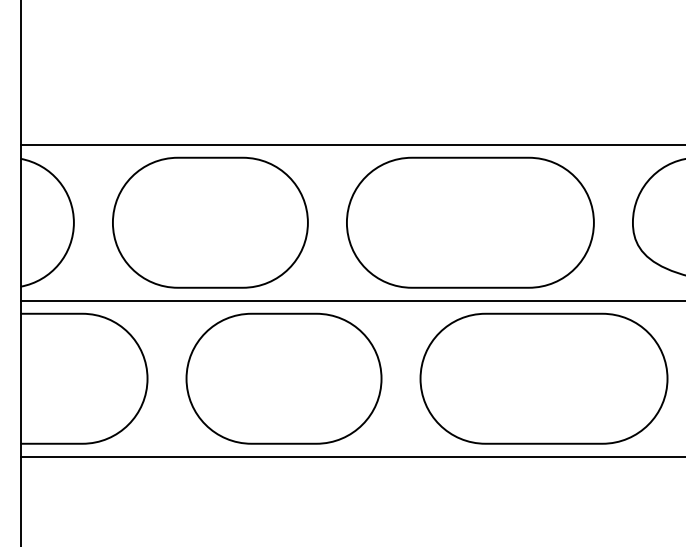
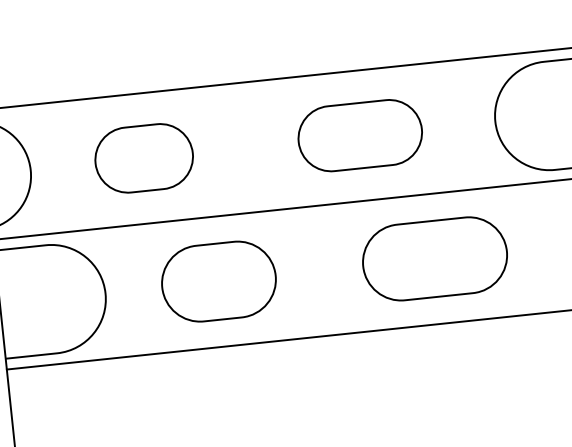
part: (210, 222) -> (144, 158), size x0.6
part: (470, 222) -> (360, 135), size x0.6
part: (283, 378) -> (218, 281), size x0.7
part: (543, 378) -> (434, 258), size x0.7

